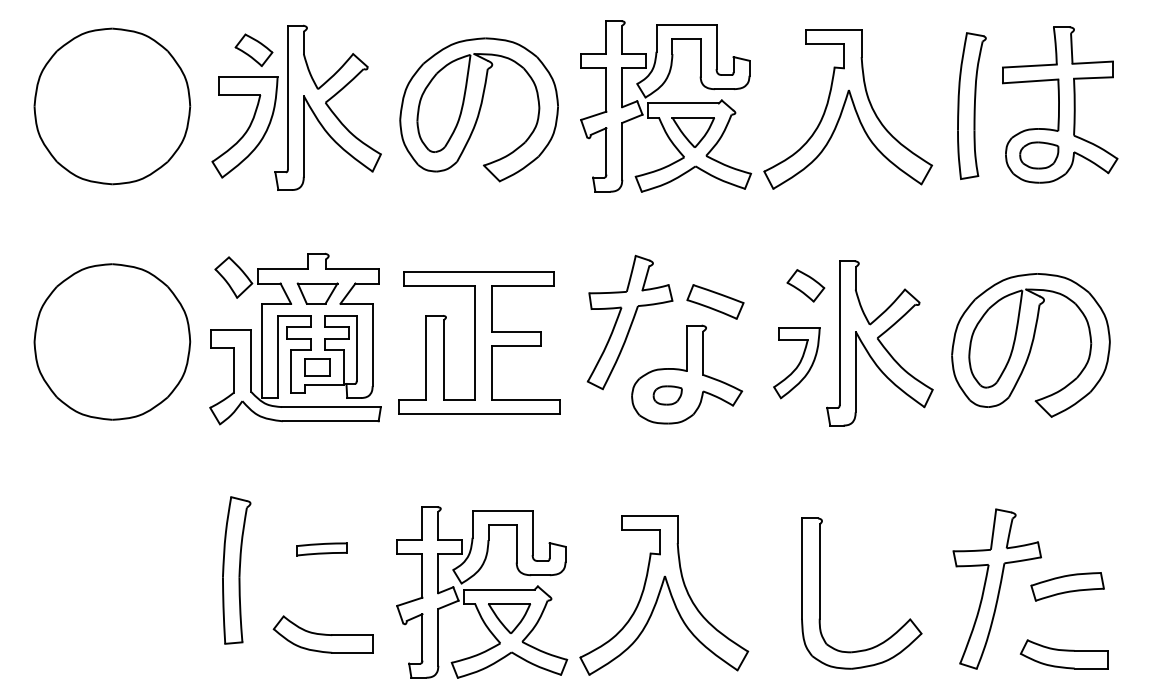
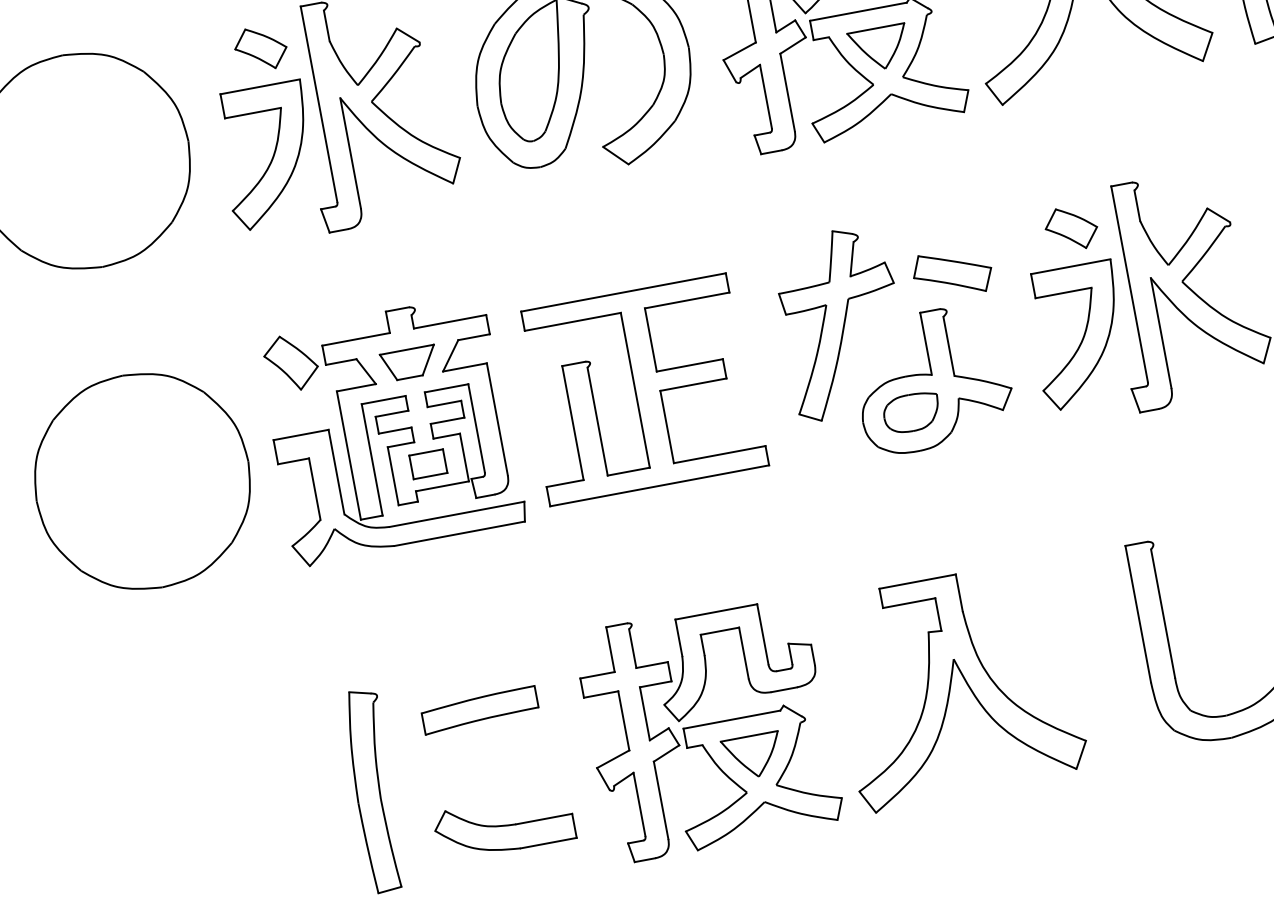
part: (796, 363) -> (1078, 336), size x1.43
part: (667, 395) -> (911, 412), size x1.43
part: (321, 549) -> (479, 710), size x1.67
part: (236, 570) -> (375, 790), moved

